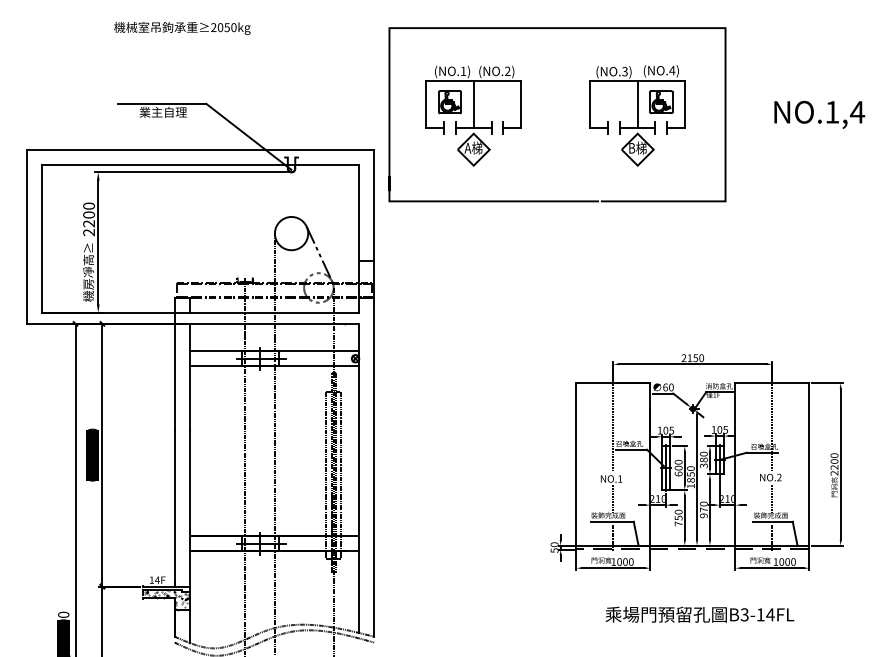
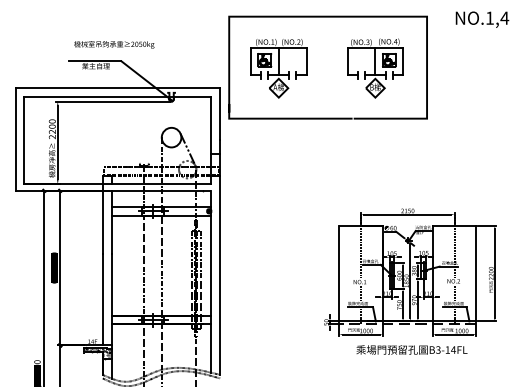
text: (182, 27) -> (114, 44), moved
text: (819, 114) -> (482, 19), moved
text: (699, 613) -> (411, 349), moved

